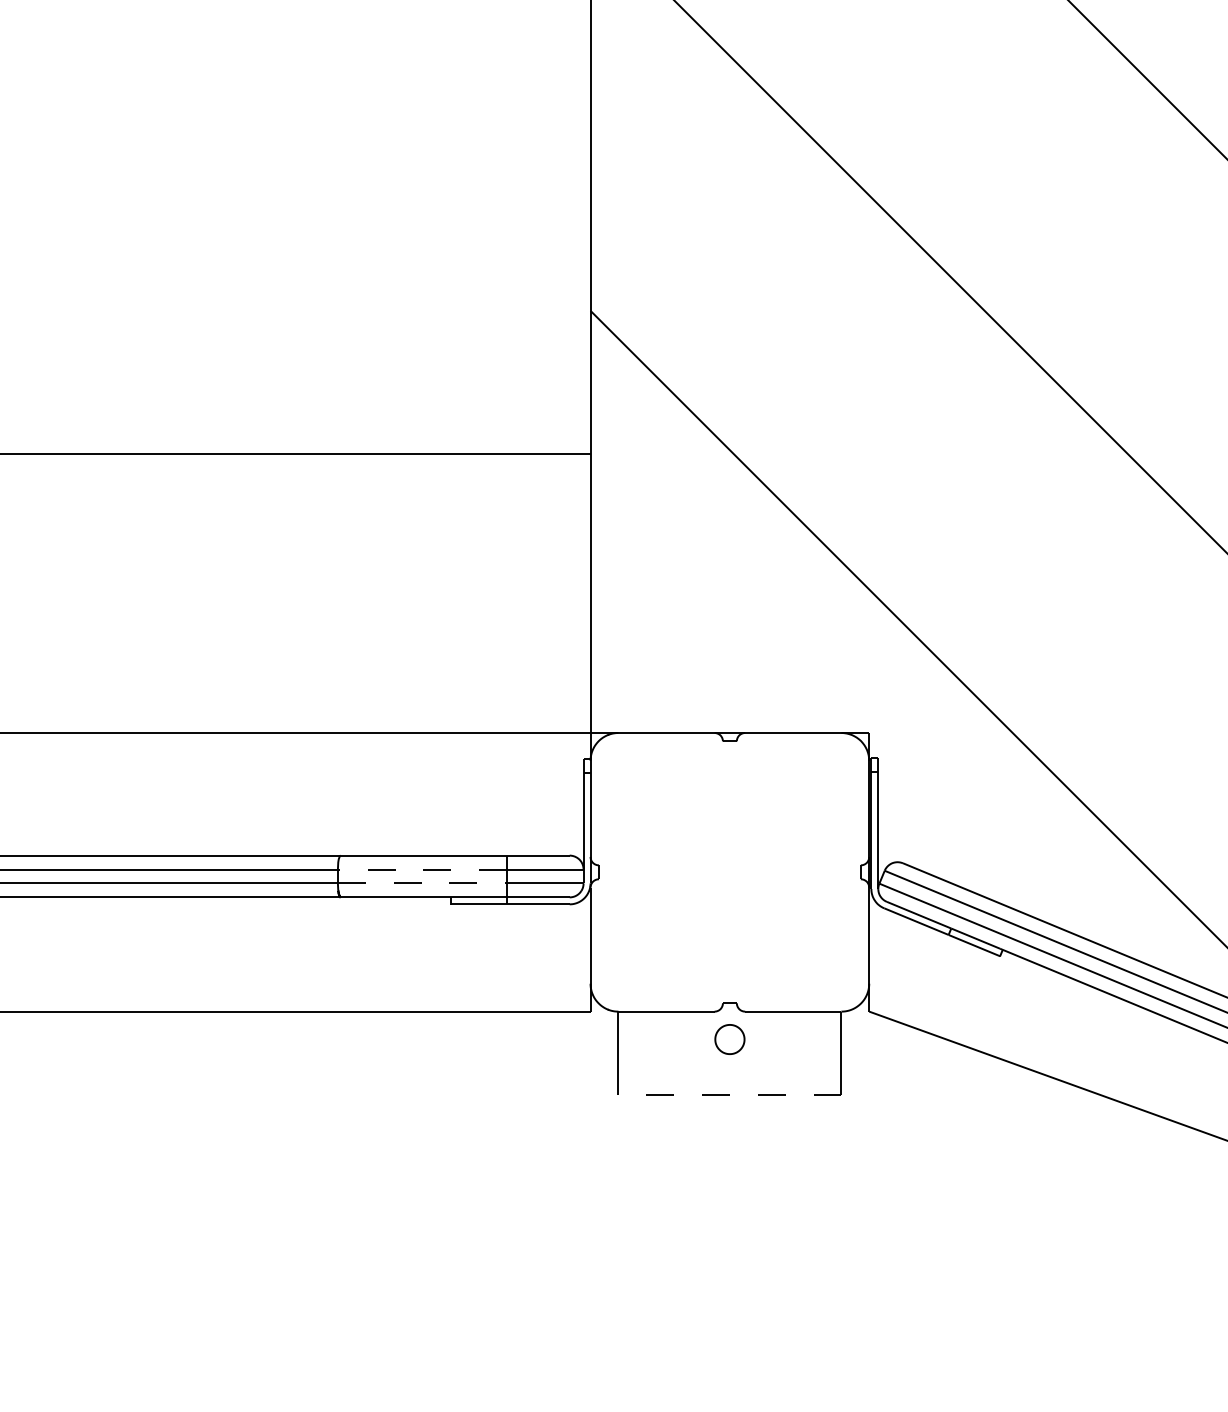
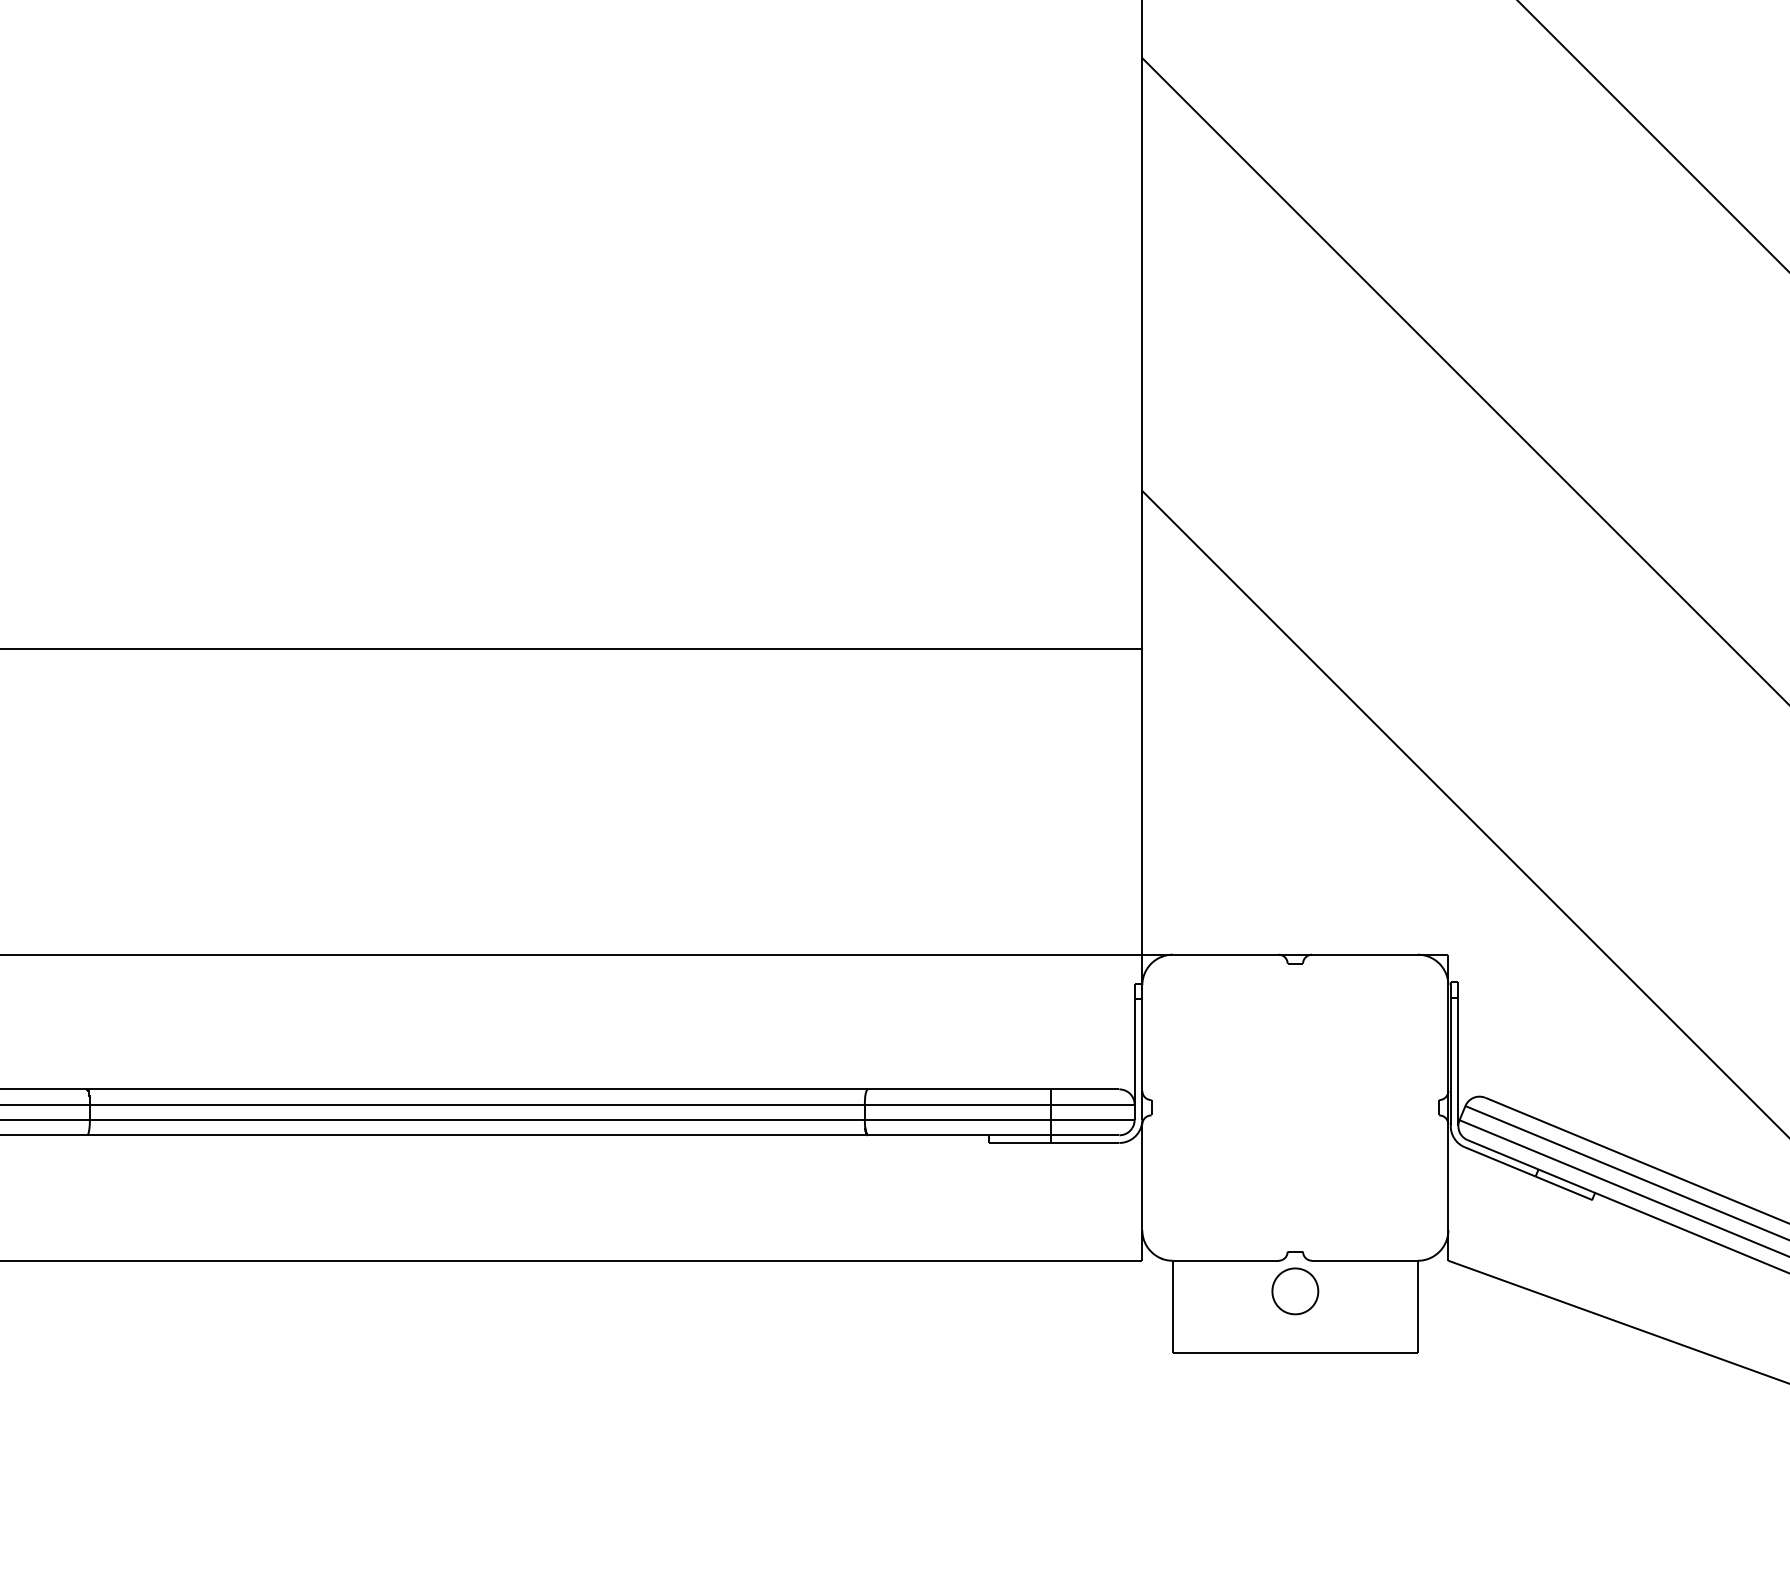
line: (422, 869) -> (957, 1104), dashed -> solid
line: (422, 883) -> (957, 1119), dashed -> solid
part: (730, 1039) -> (1295, 1291), size x1.43
line: (729, 1095) -> (1294, 1352), dashed -> solid

